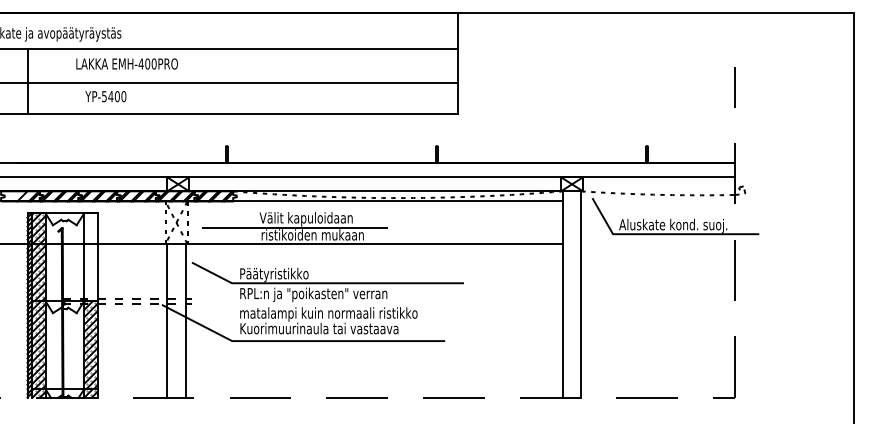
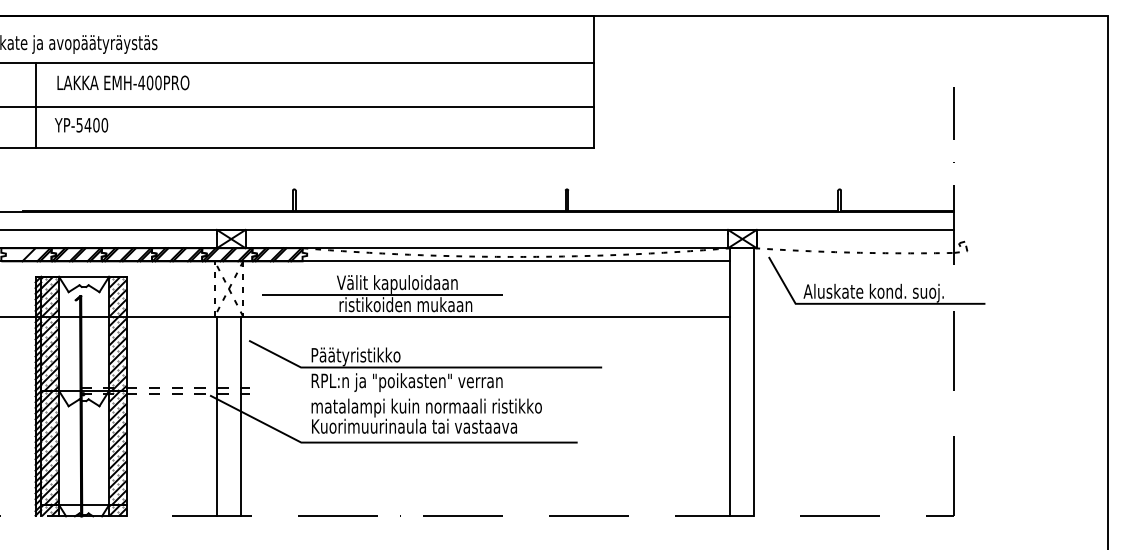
text: (126, 63) -> (122, 82), moved
text: (105, 96) -> (81, 125), moved
hatch: (90, 257) -> (117, 334), added

